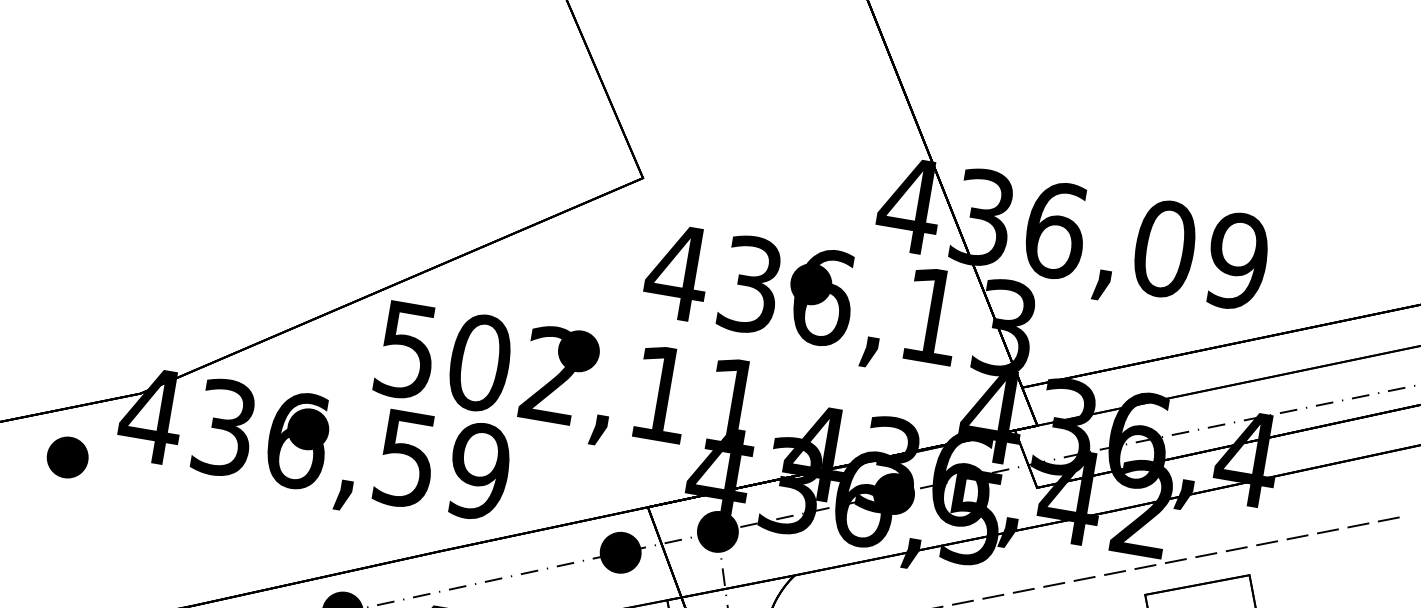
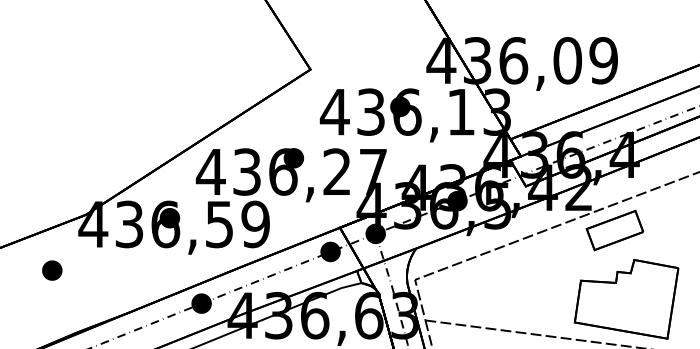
text: (567, 376) -> (290, 171), 502,11 -> 436,27
part: (68, 457) -> (52, 270), moved

